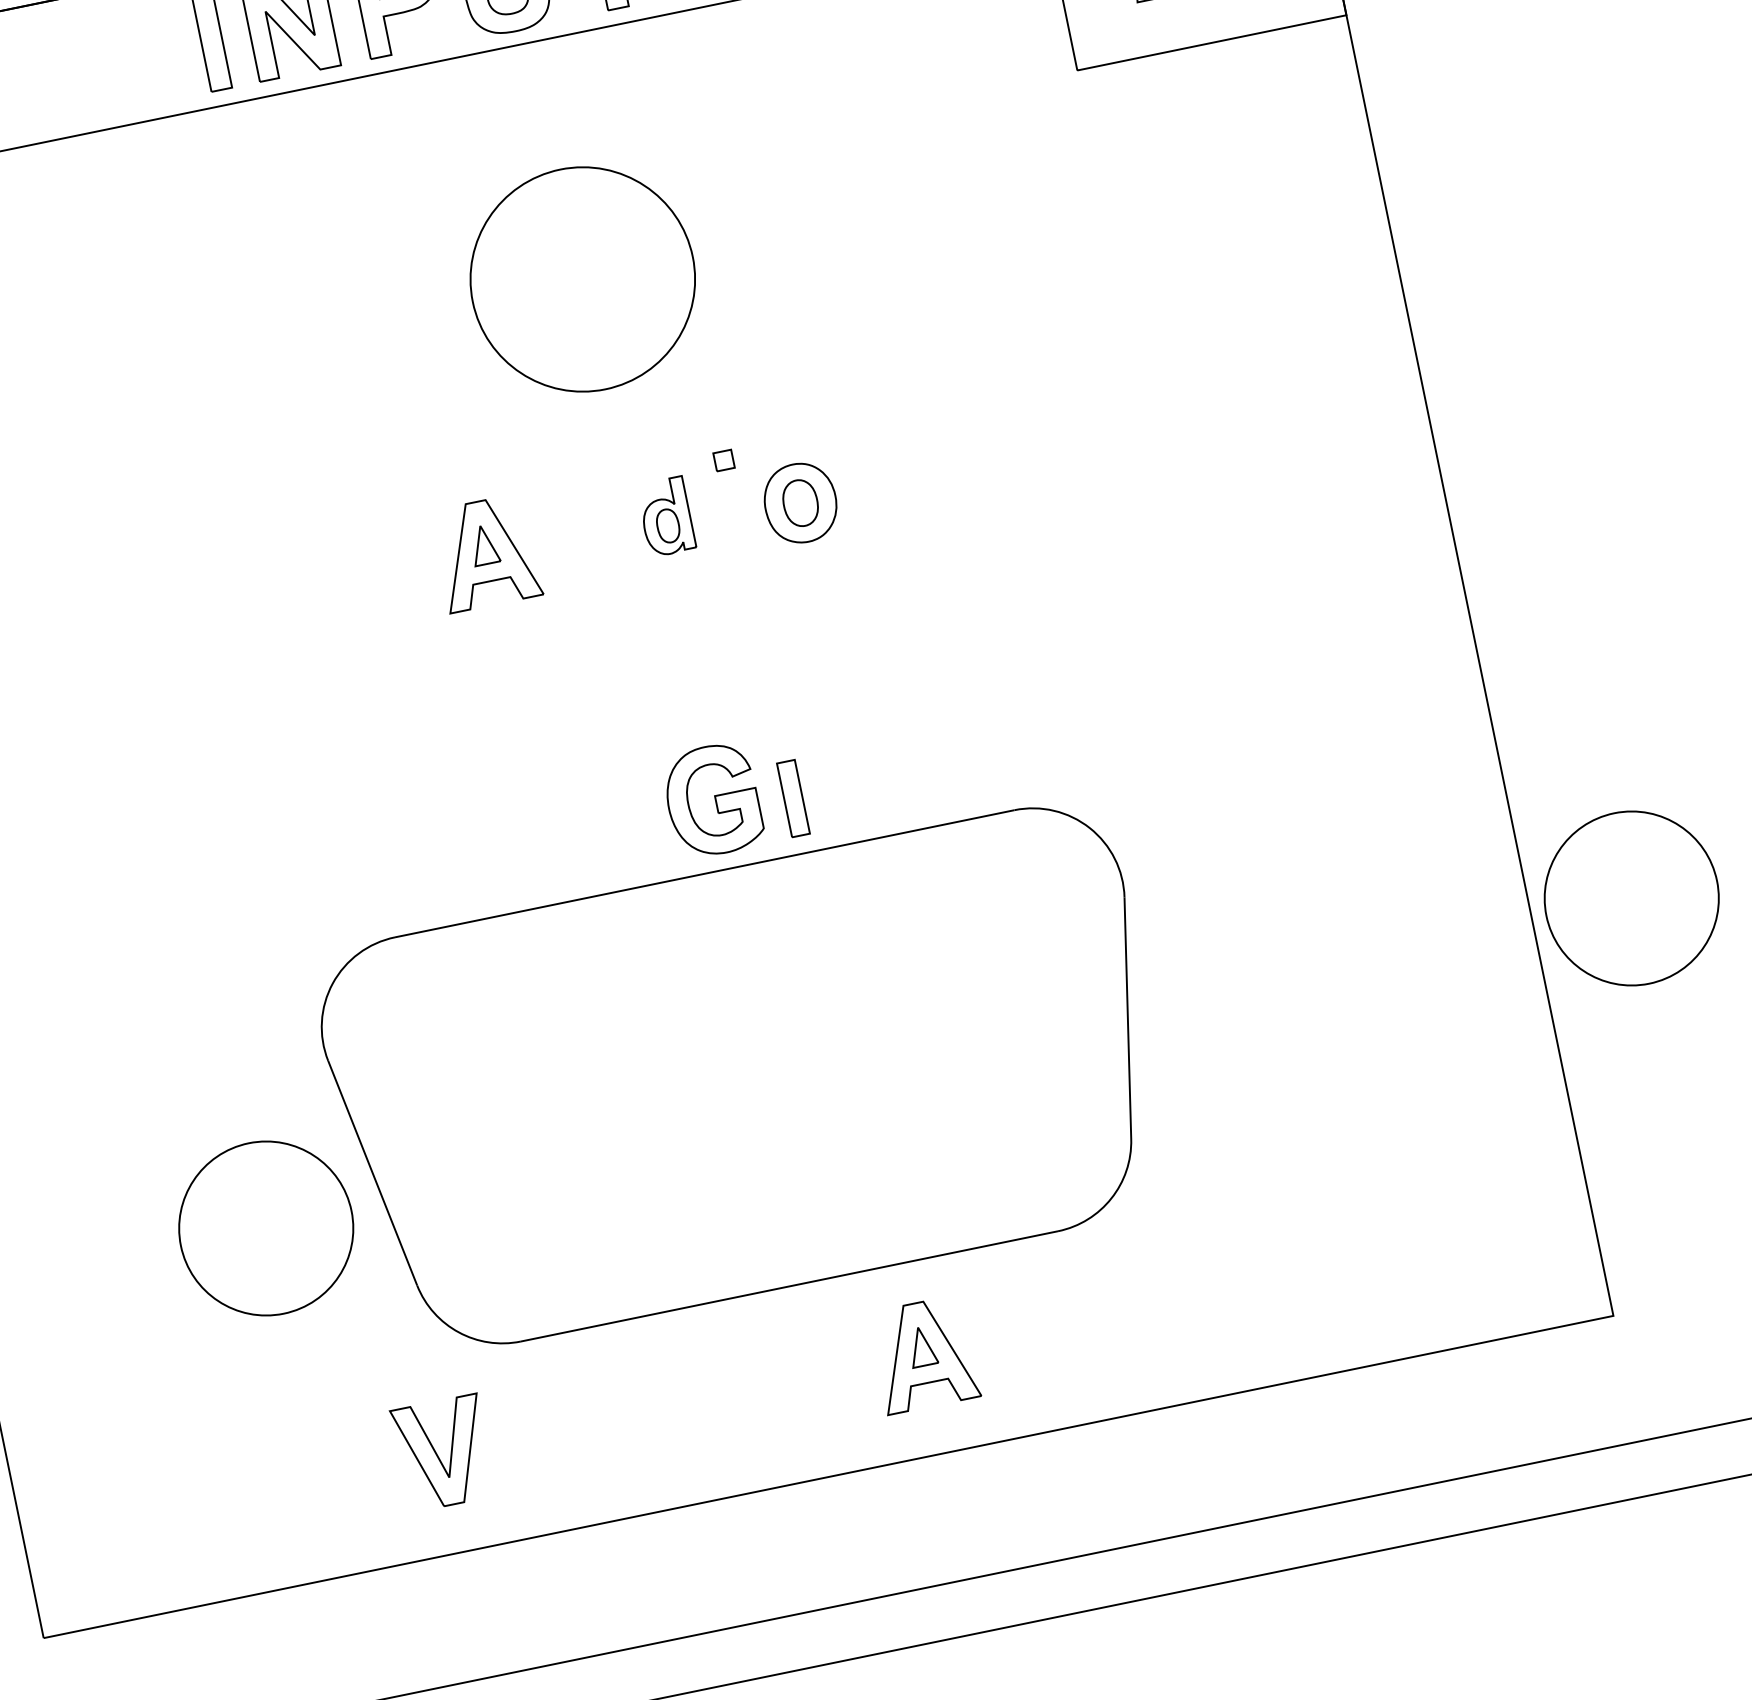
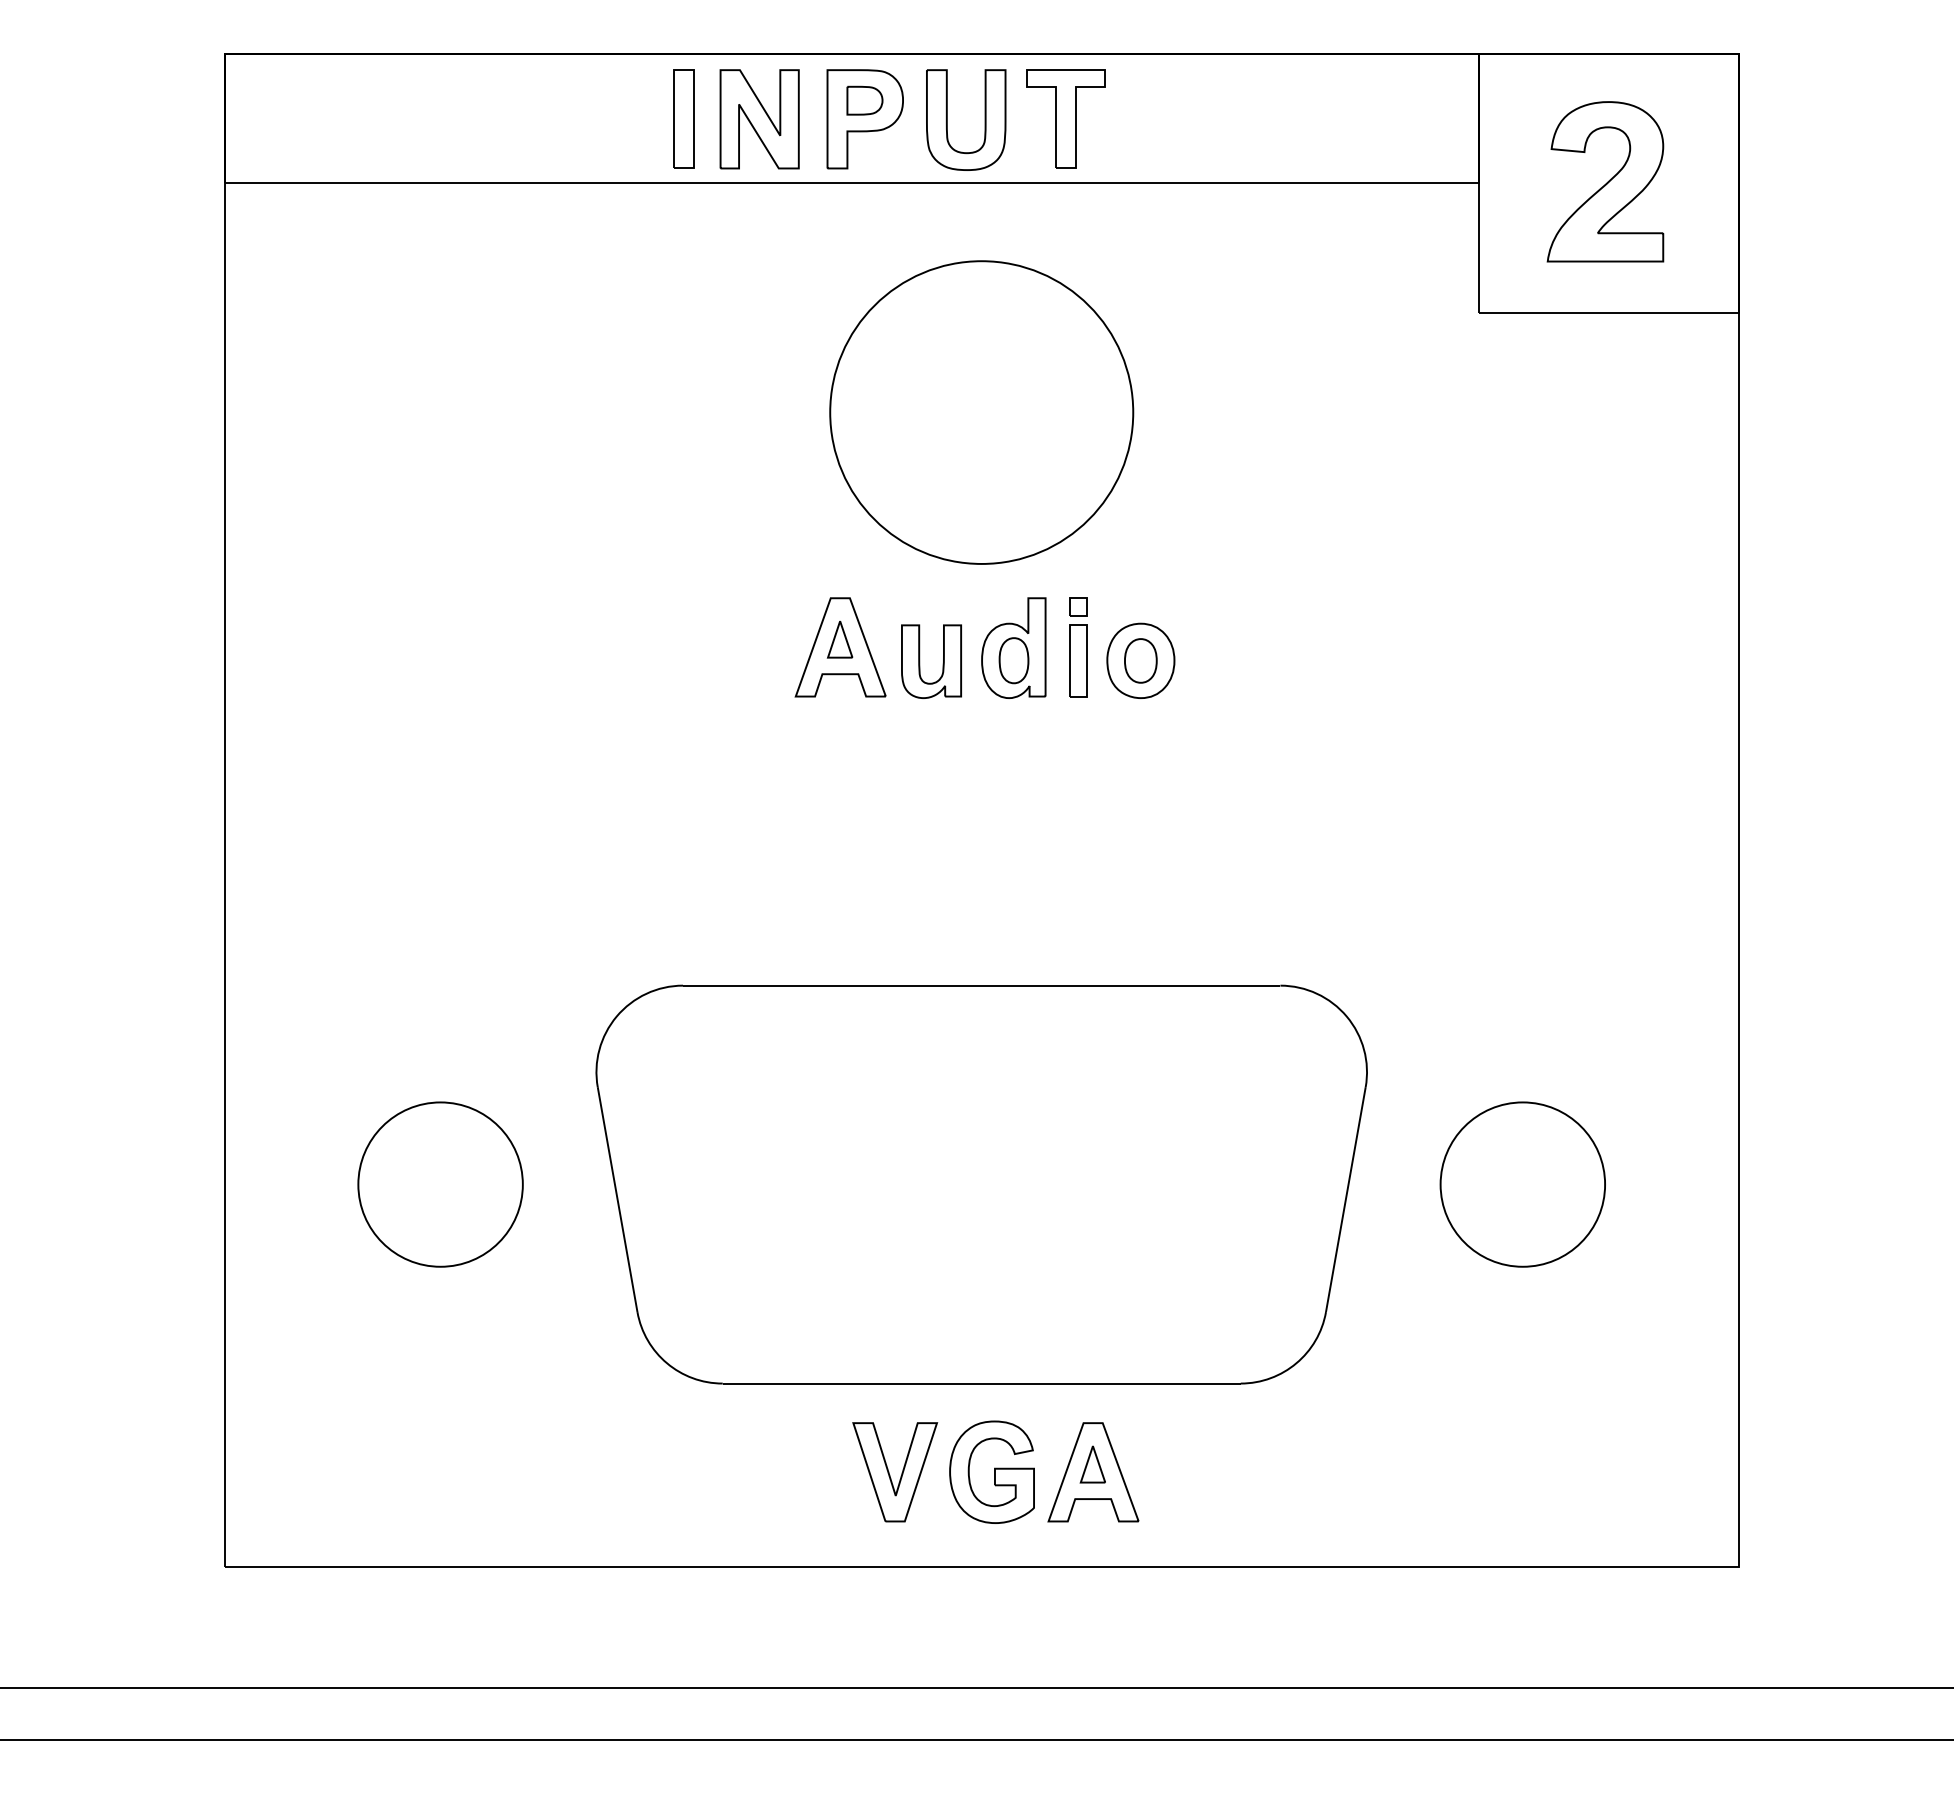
part: (582, 279) -> (981, 412), size x1.43
part: (665, 516) -> (1013, 647), size x1.43
part: (572, 550) -> (920, 661), added
part: (793, 798) -> (1078, 660), moved
part: (711, 799) -> (991, 1471), moved
part: (1631, 898) -> (1522, 1184), moved
part: (266, 1228) -> (440, 1184), moved
part: (444, 1453) -> (895, 1472), moved

